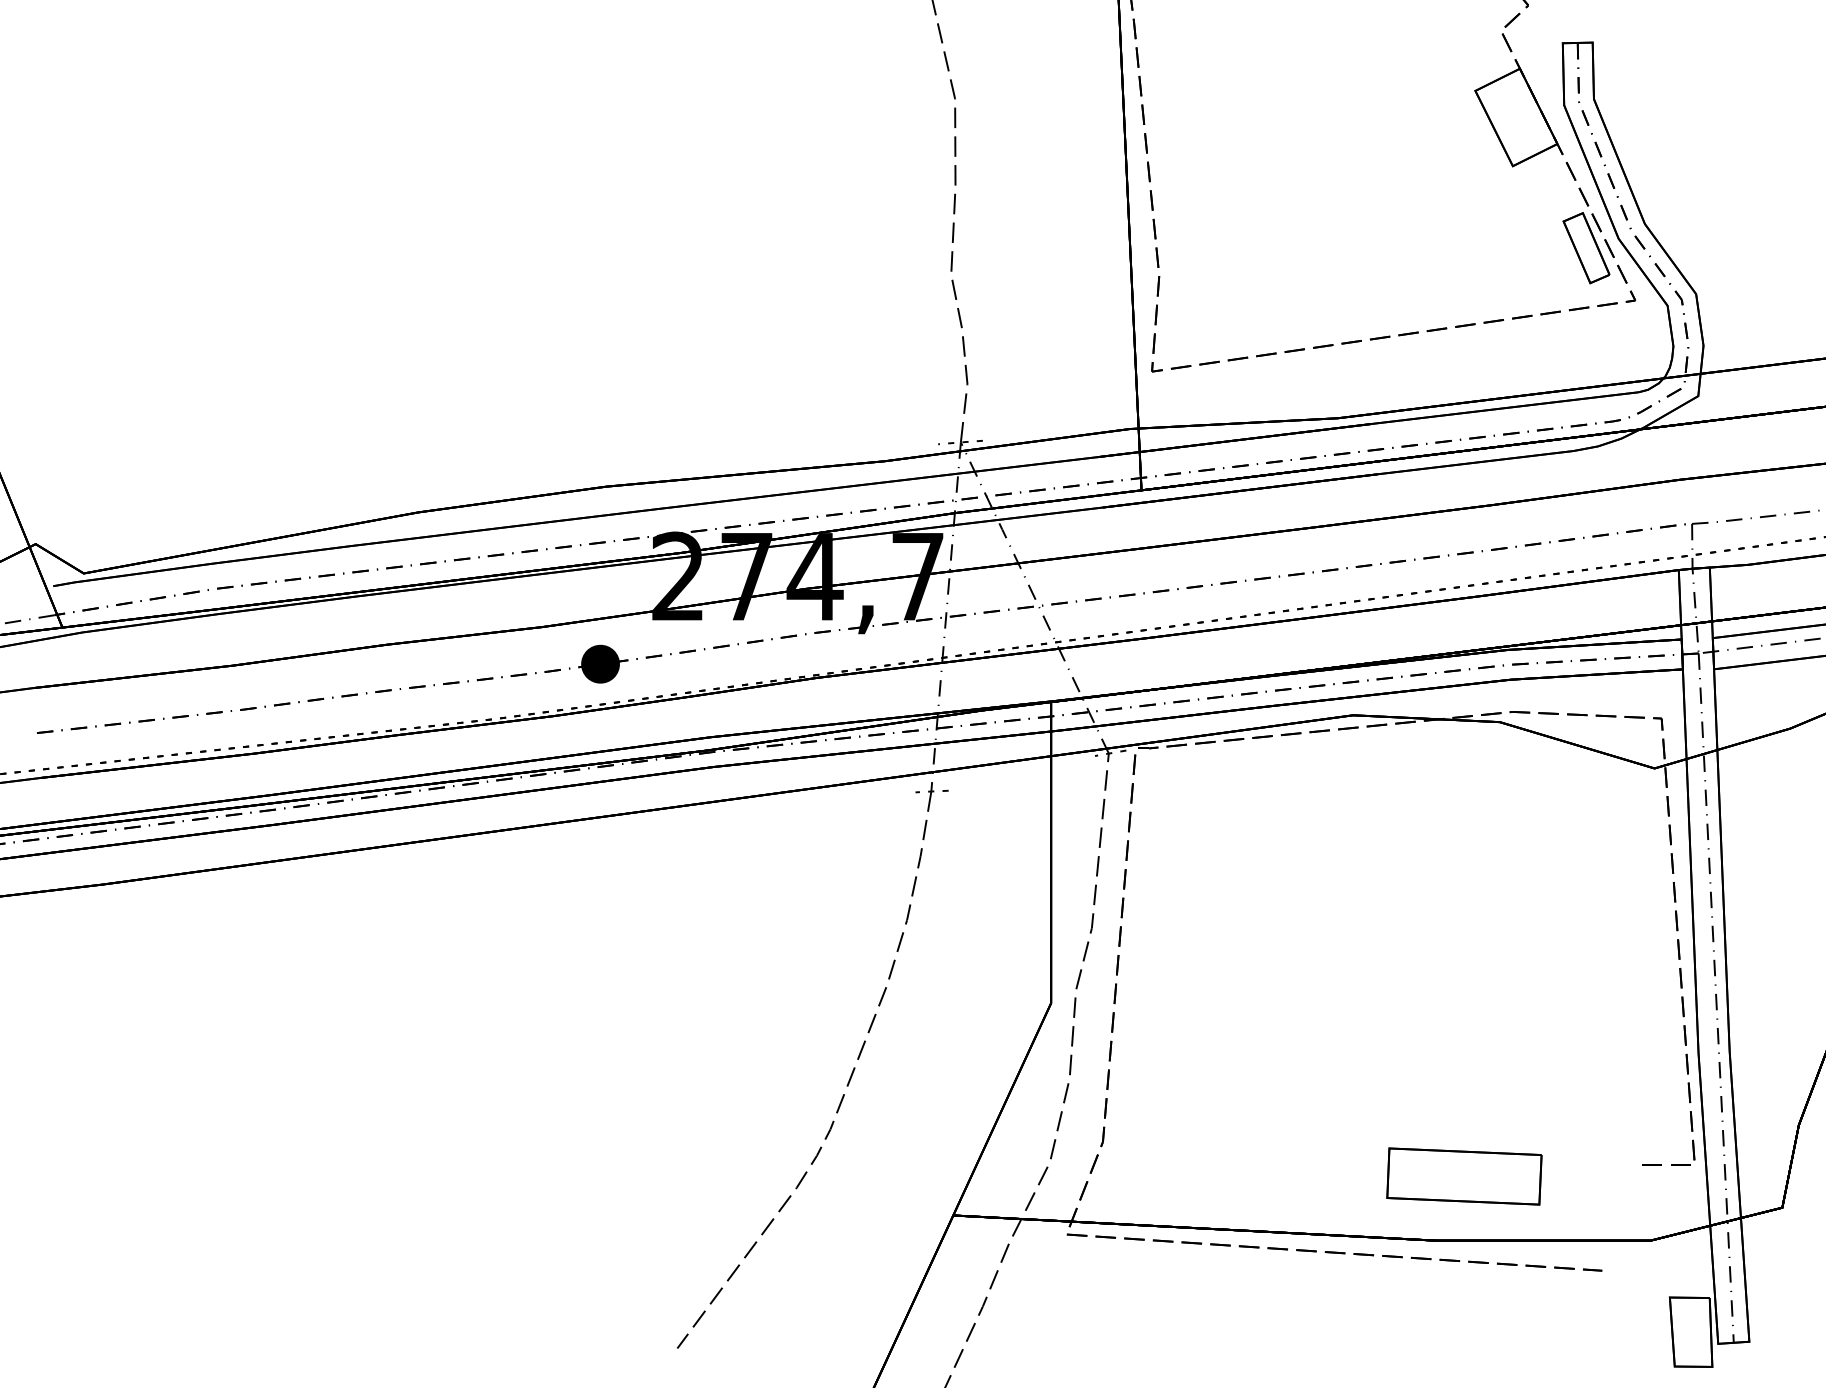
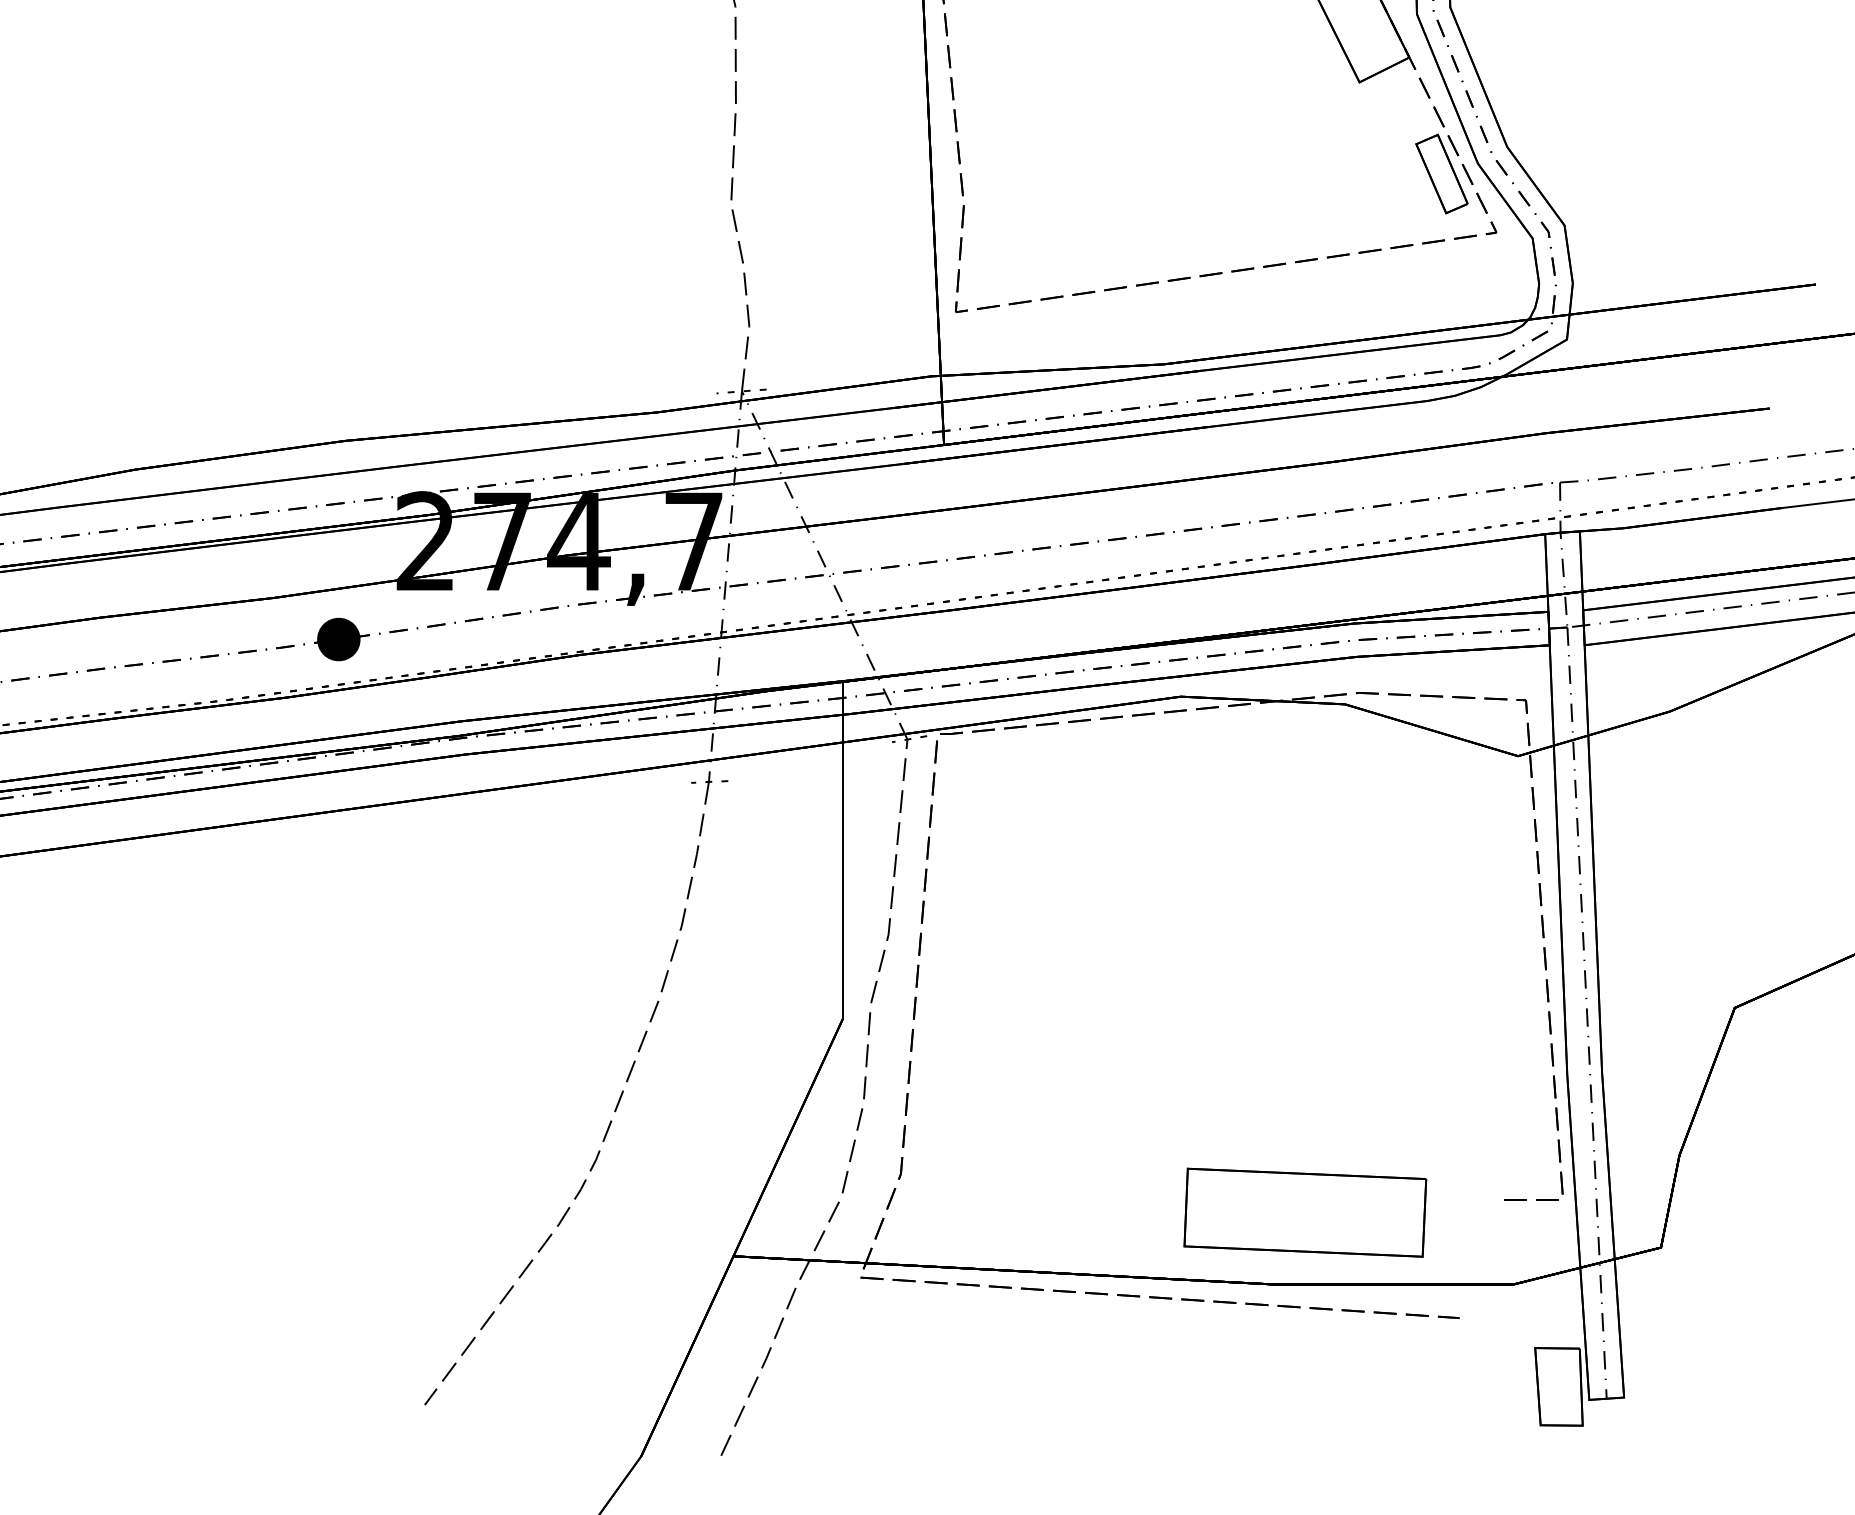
part: (1464, 1176) -> (1305, 1212), size x1.4

